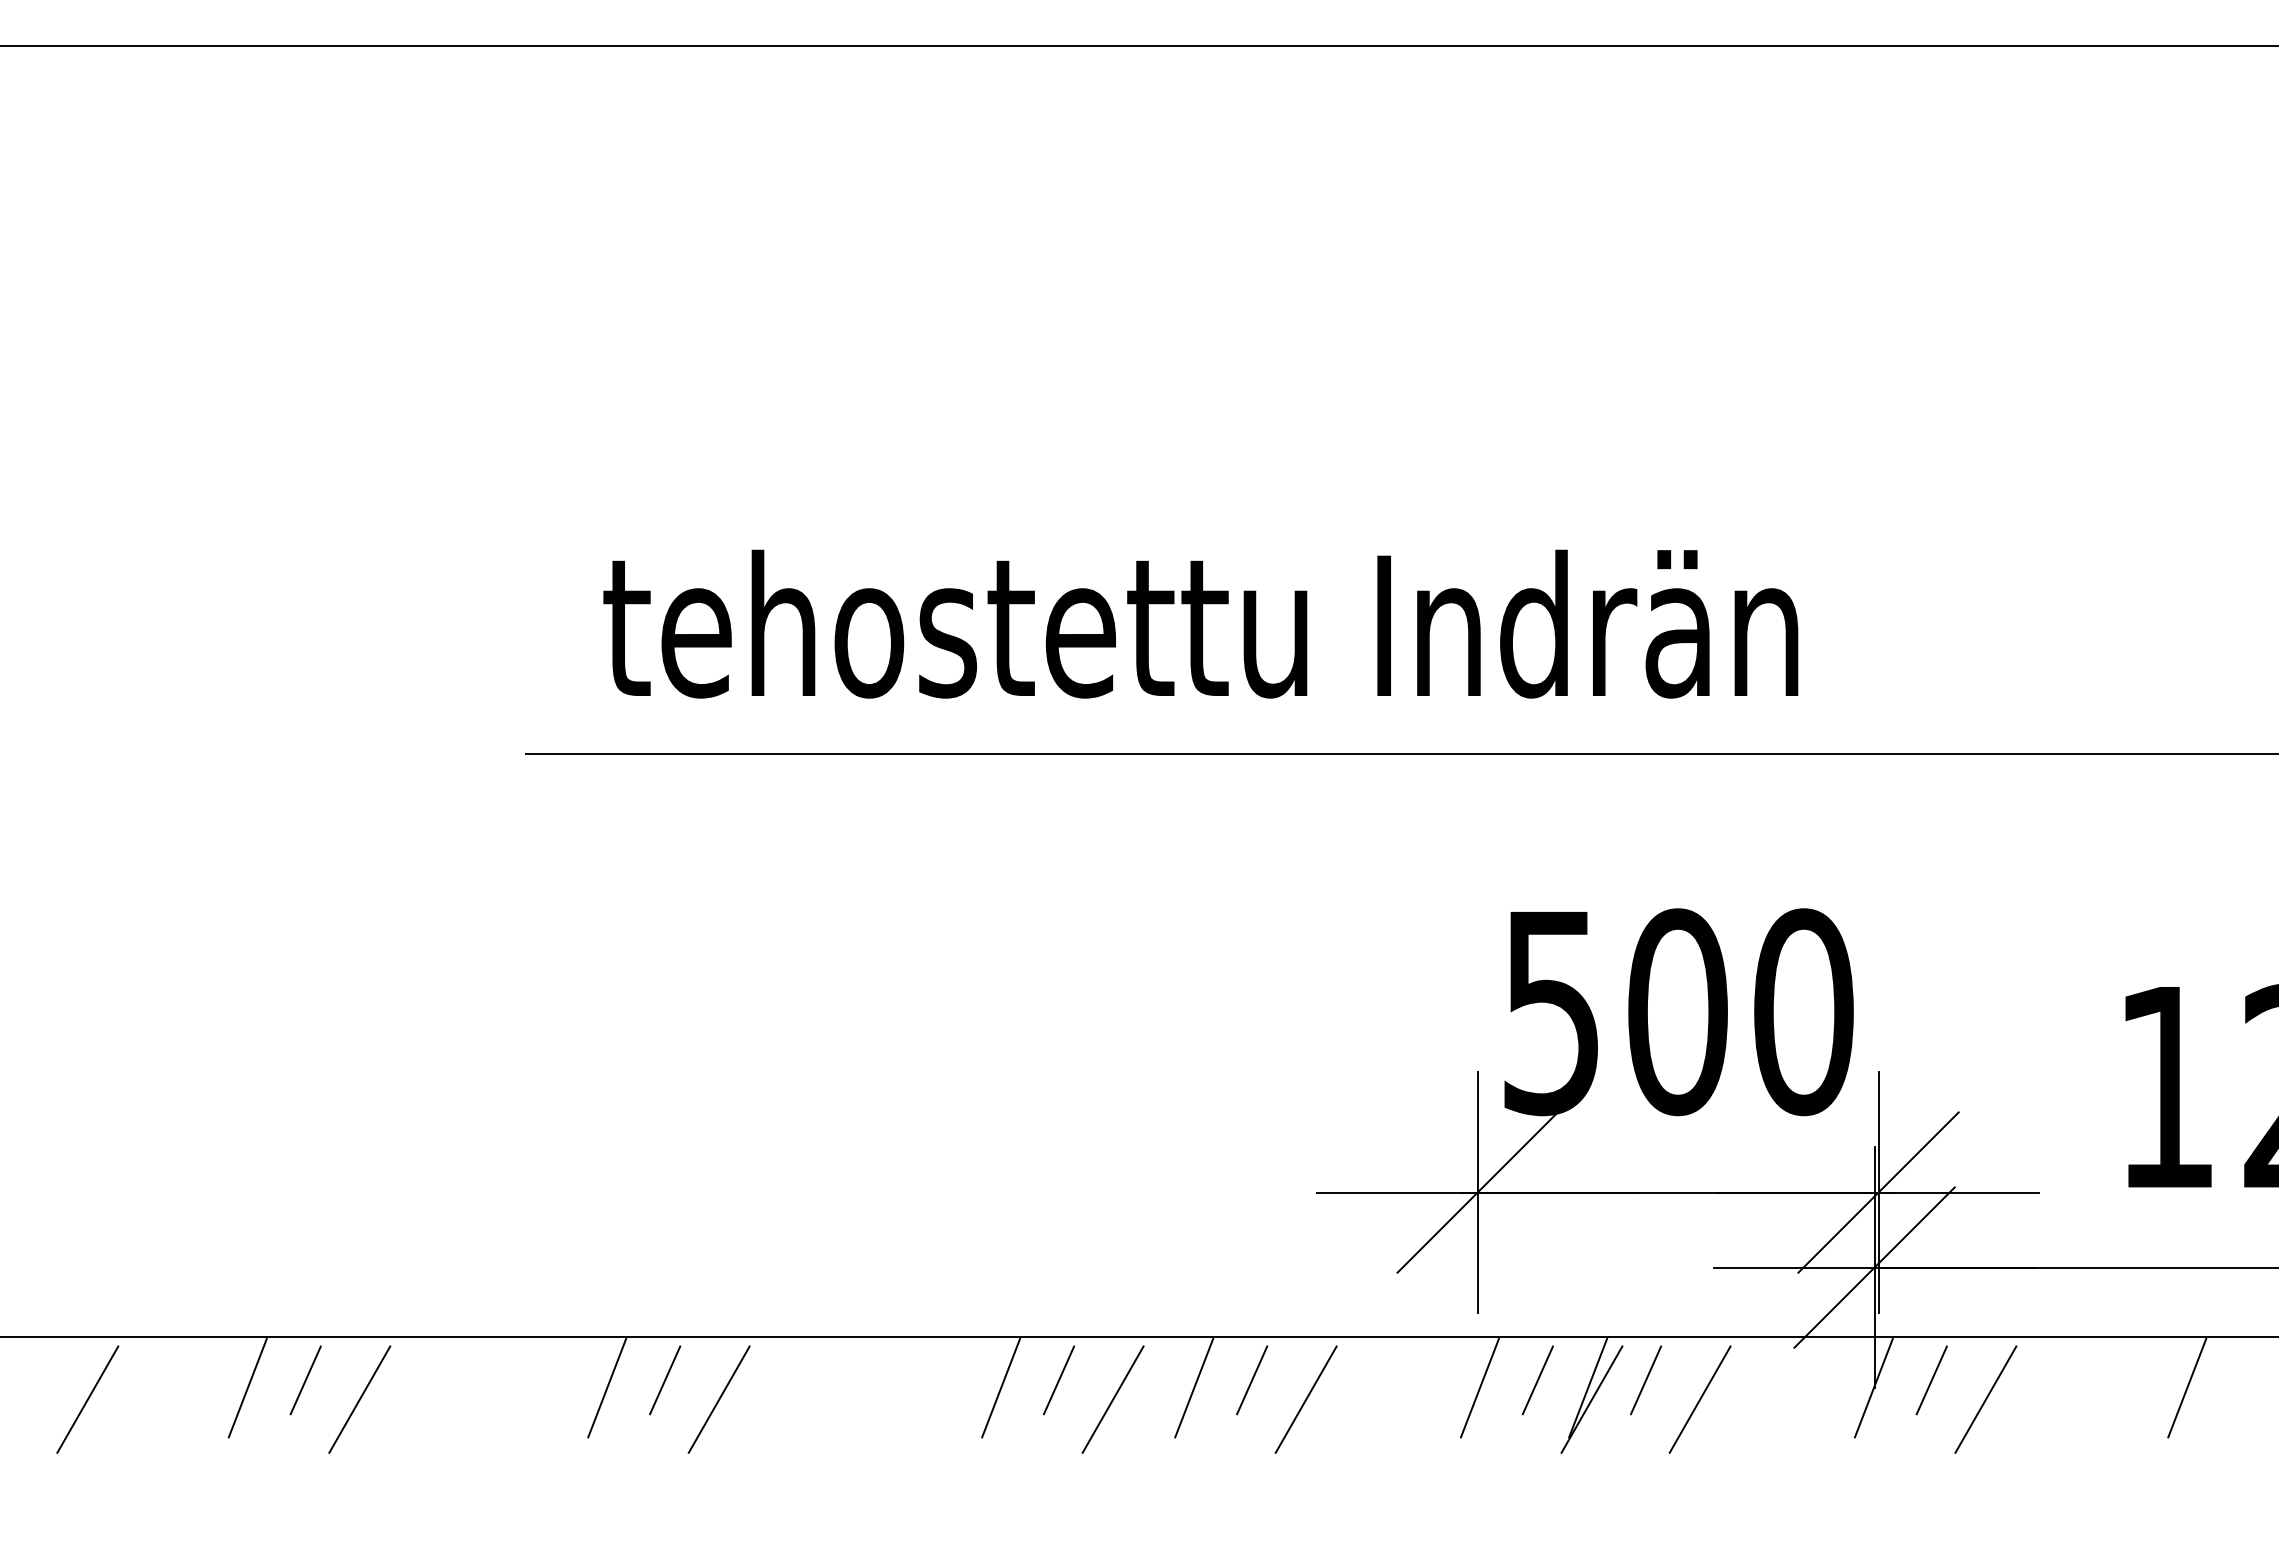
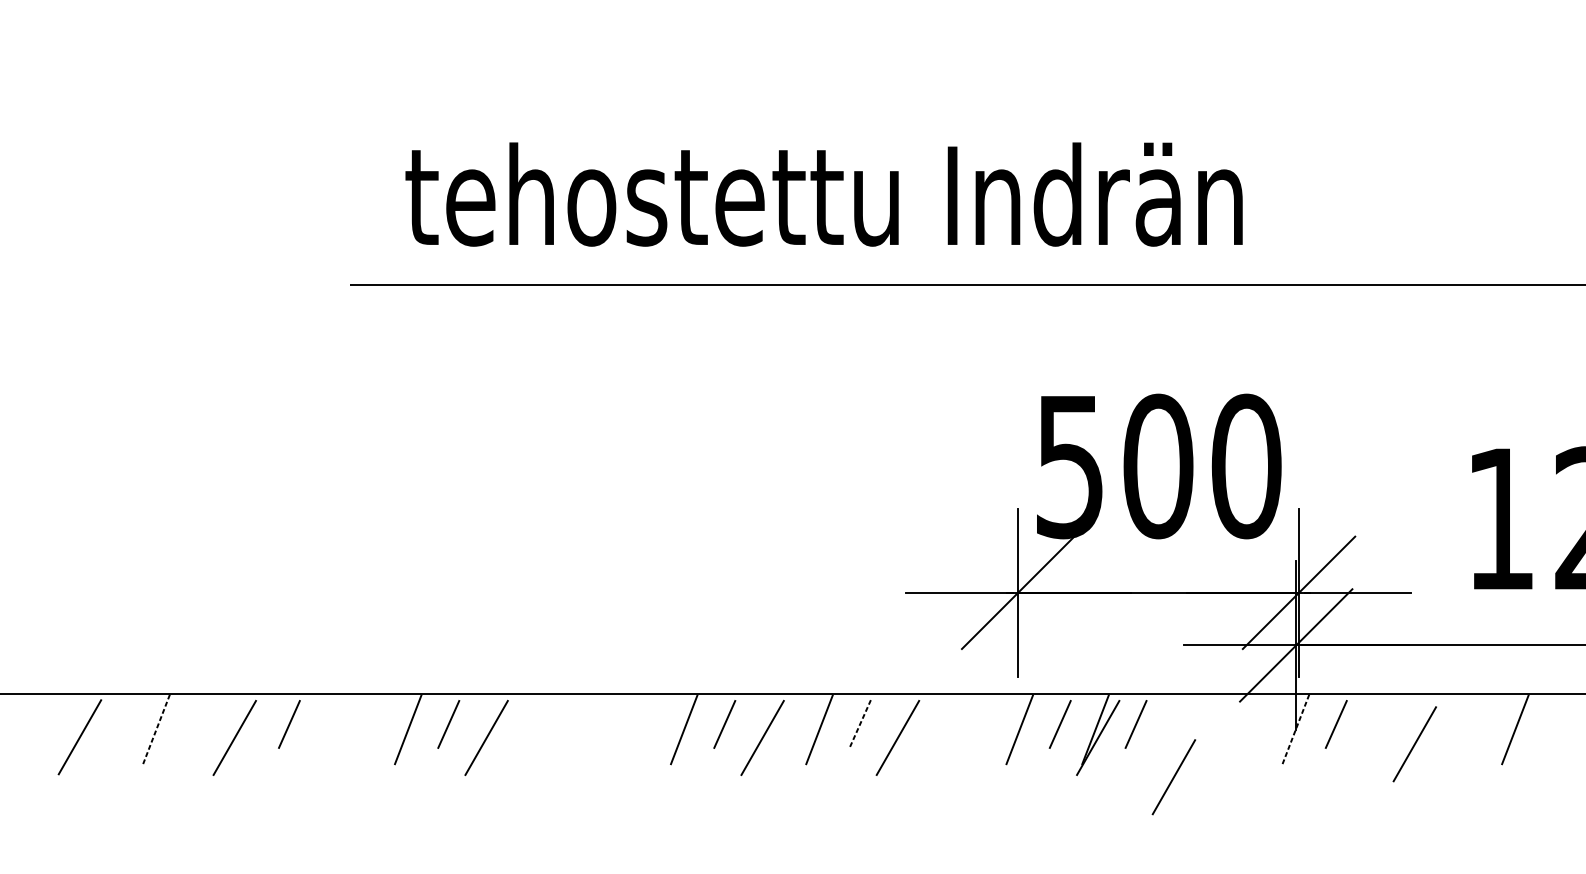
line: (305, 1380) -> (289, 724), moved
line: (1252, 1380) -> (860, 724), solid -> dashed
line: (247, 1388) -> (156, 730), solid -> dashed
line: (1873, 1388) -> (1295, 730), solid -> dashed
line: (87, 1399) -> (79, 737), moved
line: (1699, 1399) -> (1173, 777), moved
line: (1985, 1399) -> (1414, 744), moved

